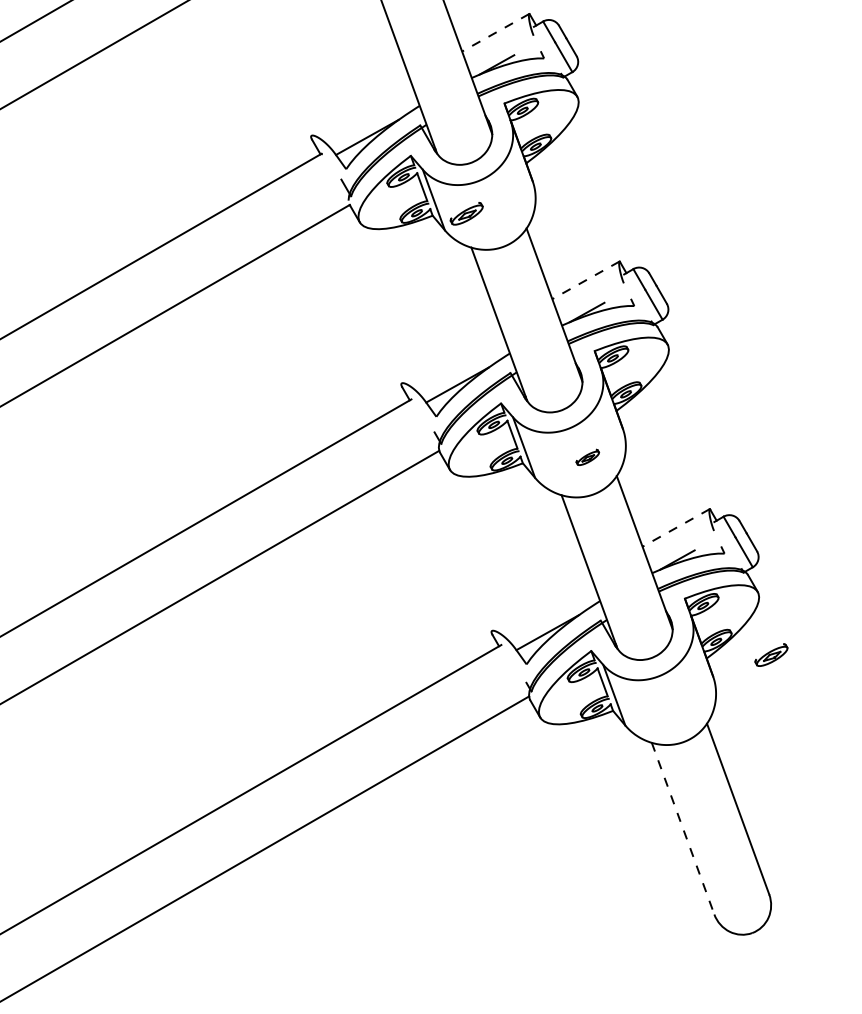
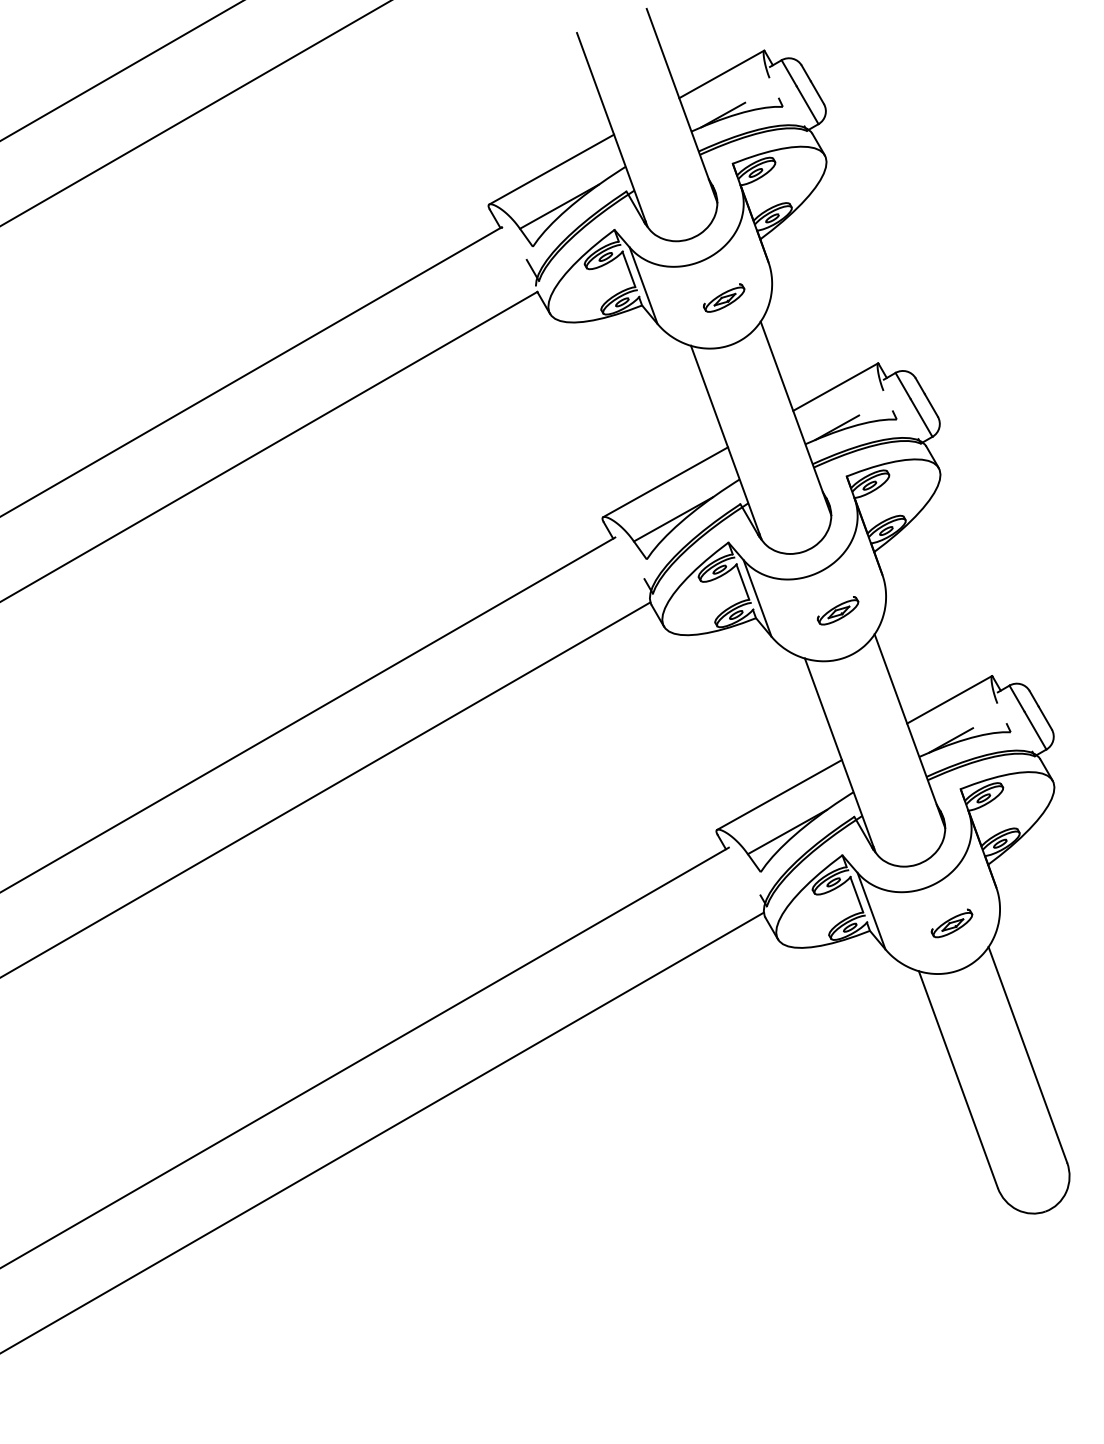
line: (495, 32) -> (721, 74), dashed -> solid
line: (360, 108) -> (551, 169), added
part: (467, 213) -> (724, 297), moved
line: (585, 280) -> (835, 387), dashed -> solid
line: (451, 355) -> (665, 482), added
part: (587, 457) -> (837, 610), size x1.43
line: (676, 527) -> (949, 699), dashed -> solid
line: (541, 602) -> (779, 794), added
part: (771, 655) -> (951, 923), moved
line: (683, 829) -> (958, 1080), dashed -> solid

